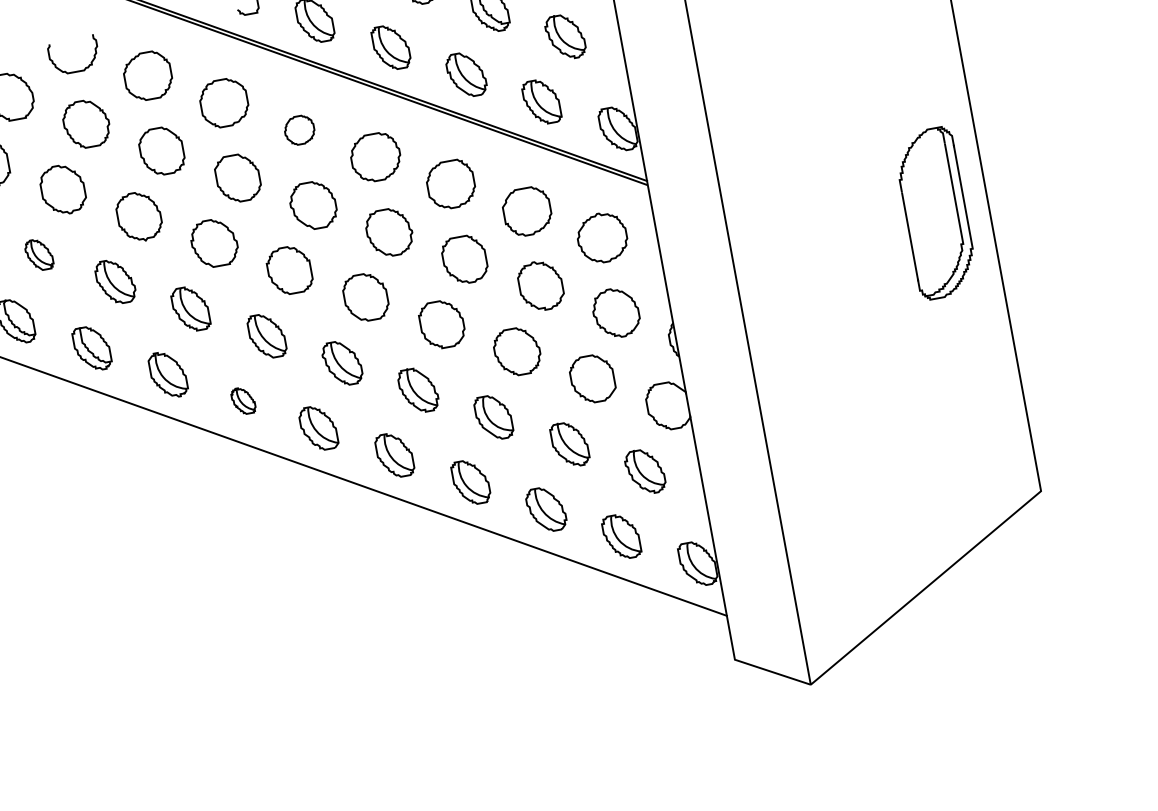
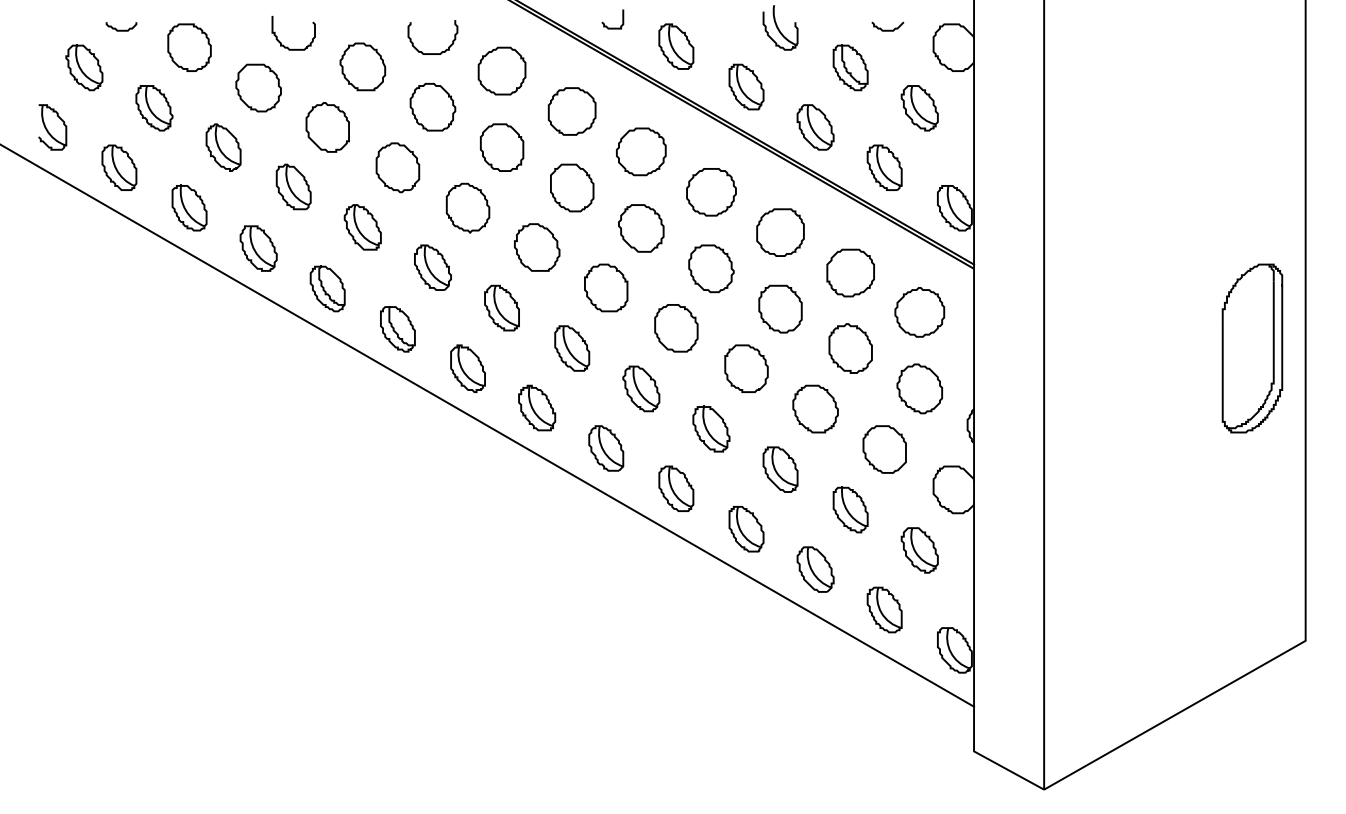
part: (299, 129) -> (641, 151), size x1.67
part: (39, 254) -> (362, 227), size x1.43
part: (243, 400) -> (537, 407), size x1.67

